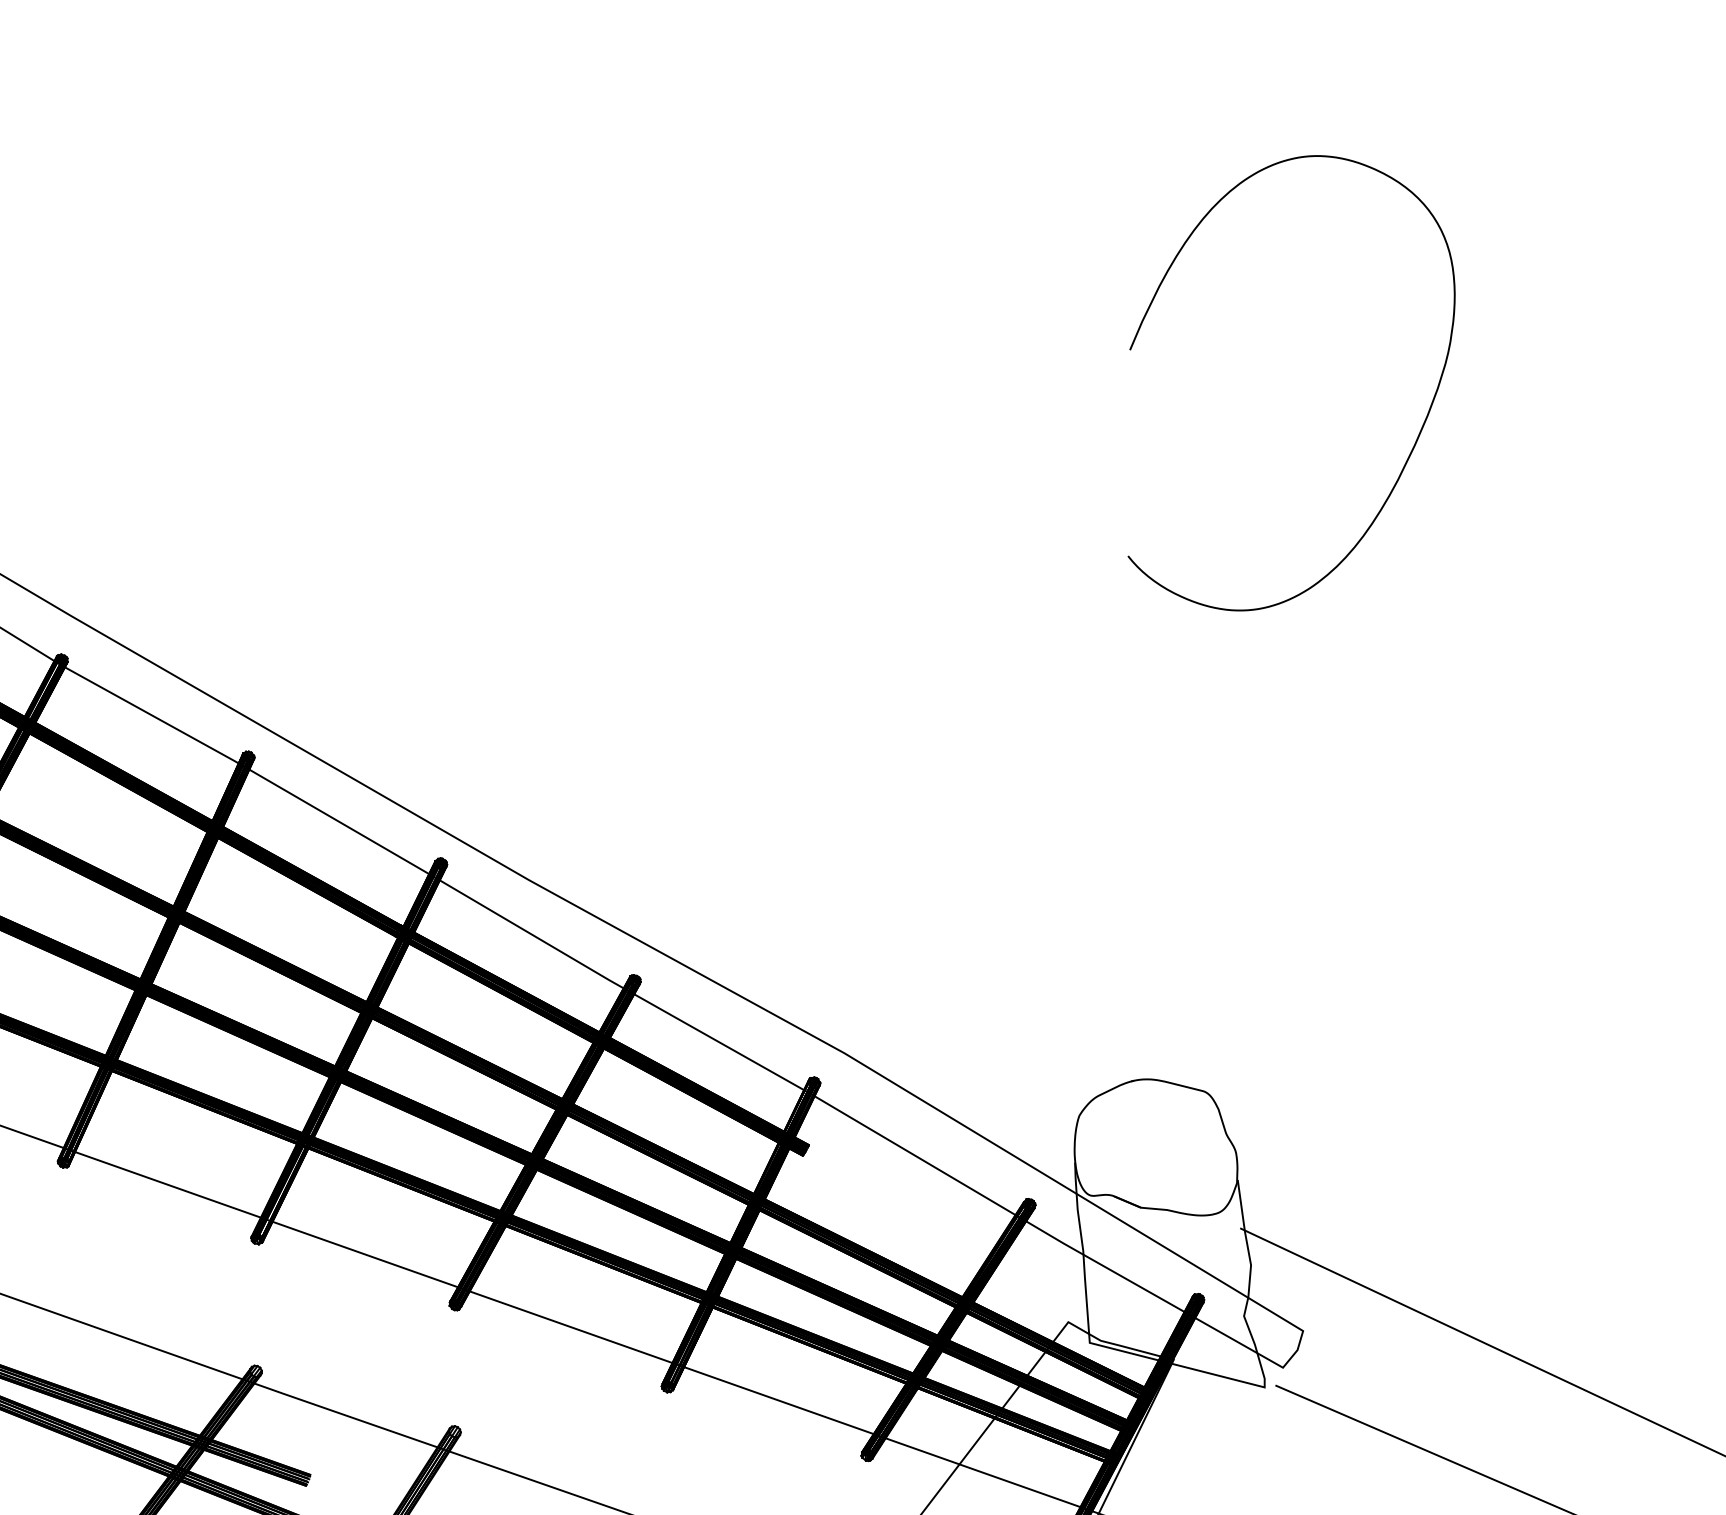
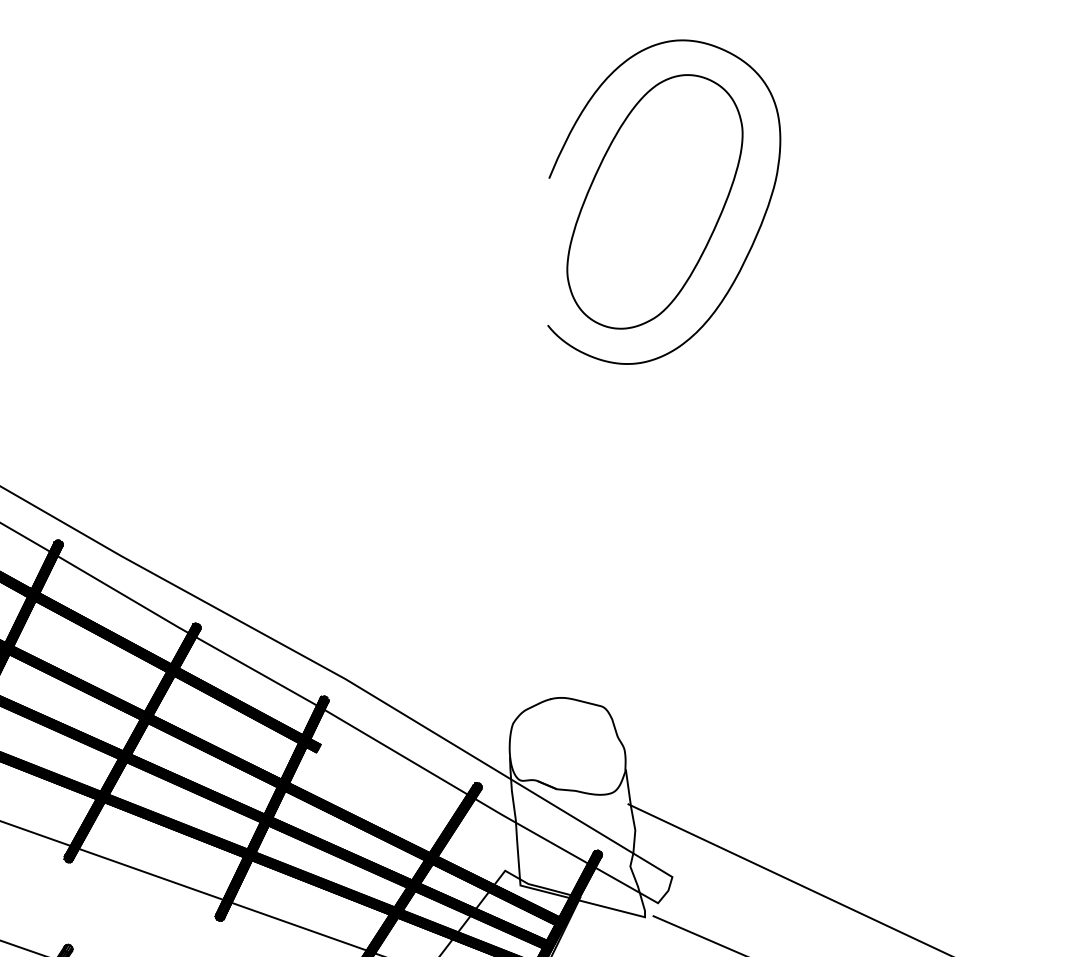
part: (1278, 382) -> (654, 201), added

